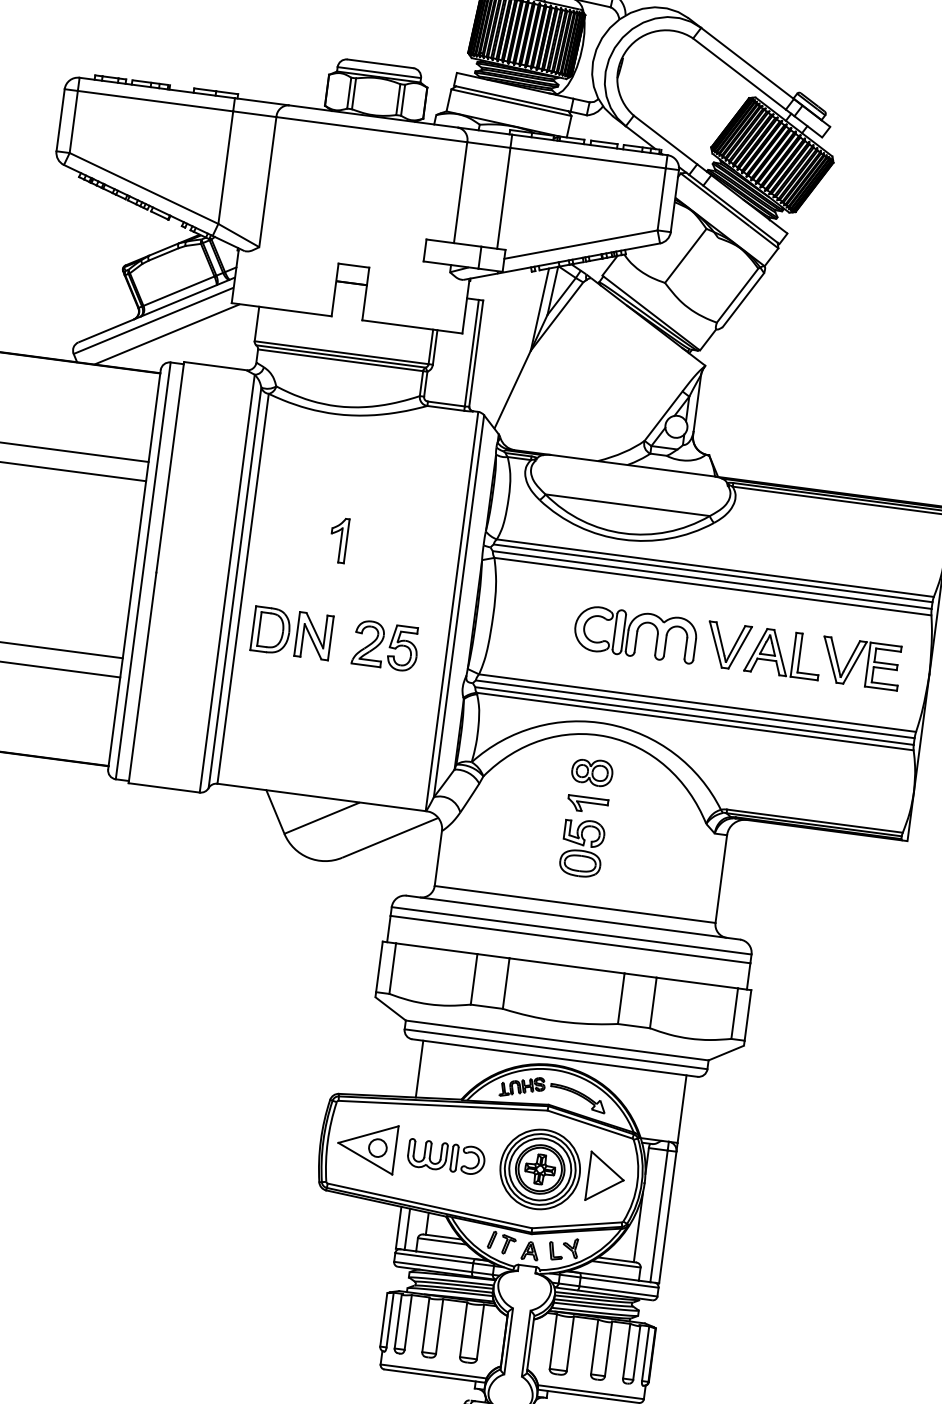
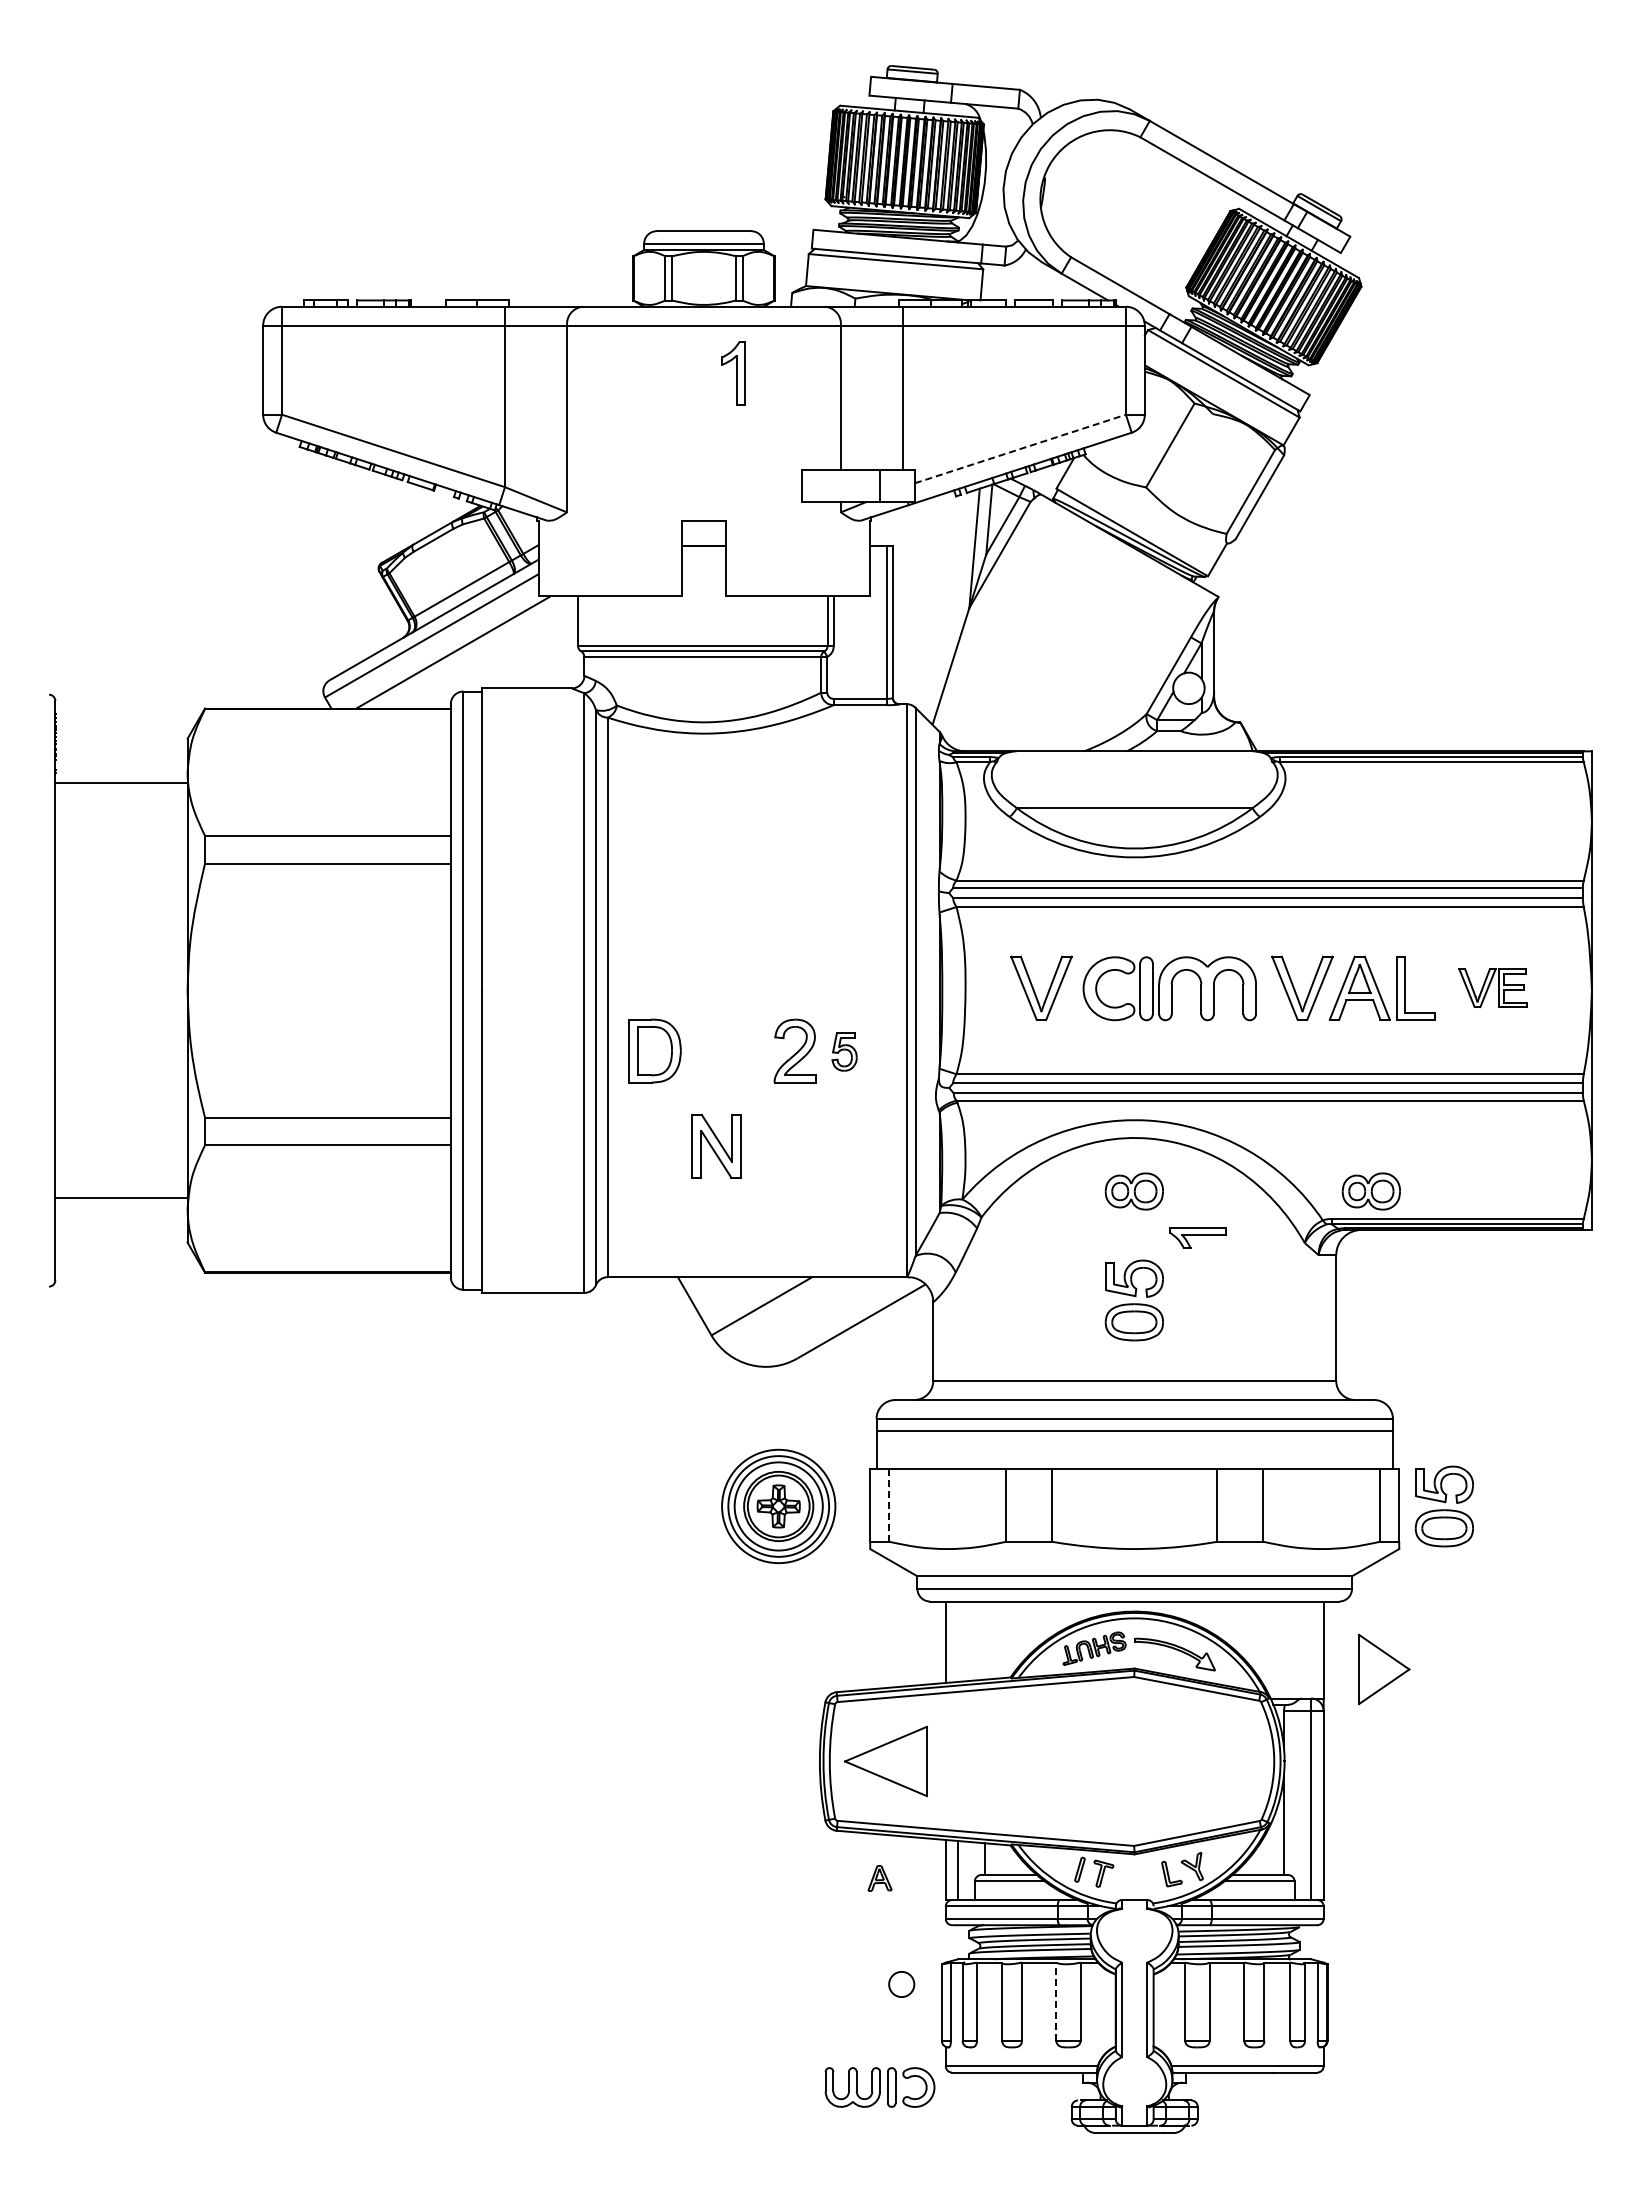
line: (580, 244) -> (1020, 449), solid -> dashed
part: (338, 540) -> (733, 373), moved
part: (550, 625) -> (1047, 991), added
part: (313, 636) -> (716, 1146), moved
part: (403, 648) -> (844, 1051), size x0.6
part: (860, 663) -> (1492, 987), size x0.6
part: (756, 794) -> (1370, 1191), added
part: (587, 804) -> (1197, 1237), moved
line: (392, 969) -> (889, 1506), solid -> dashed
part: (778, 1020) -> (1443, 1506), added
circle: (377, 1148) -> (901, 1984), moved
part: (446, 1157) -> (879, 2087), moved
part: (540, 1168) -> (778, 1505), moved
part: (606, 1178) -> (1384, 1669), moved
part: (530, 1251) -> (879, 1878), moved
line: (463, 1329) -> (1056, 2001), solid -> dashed

